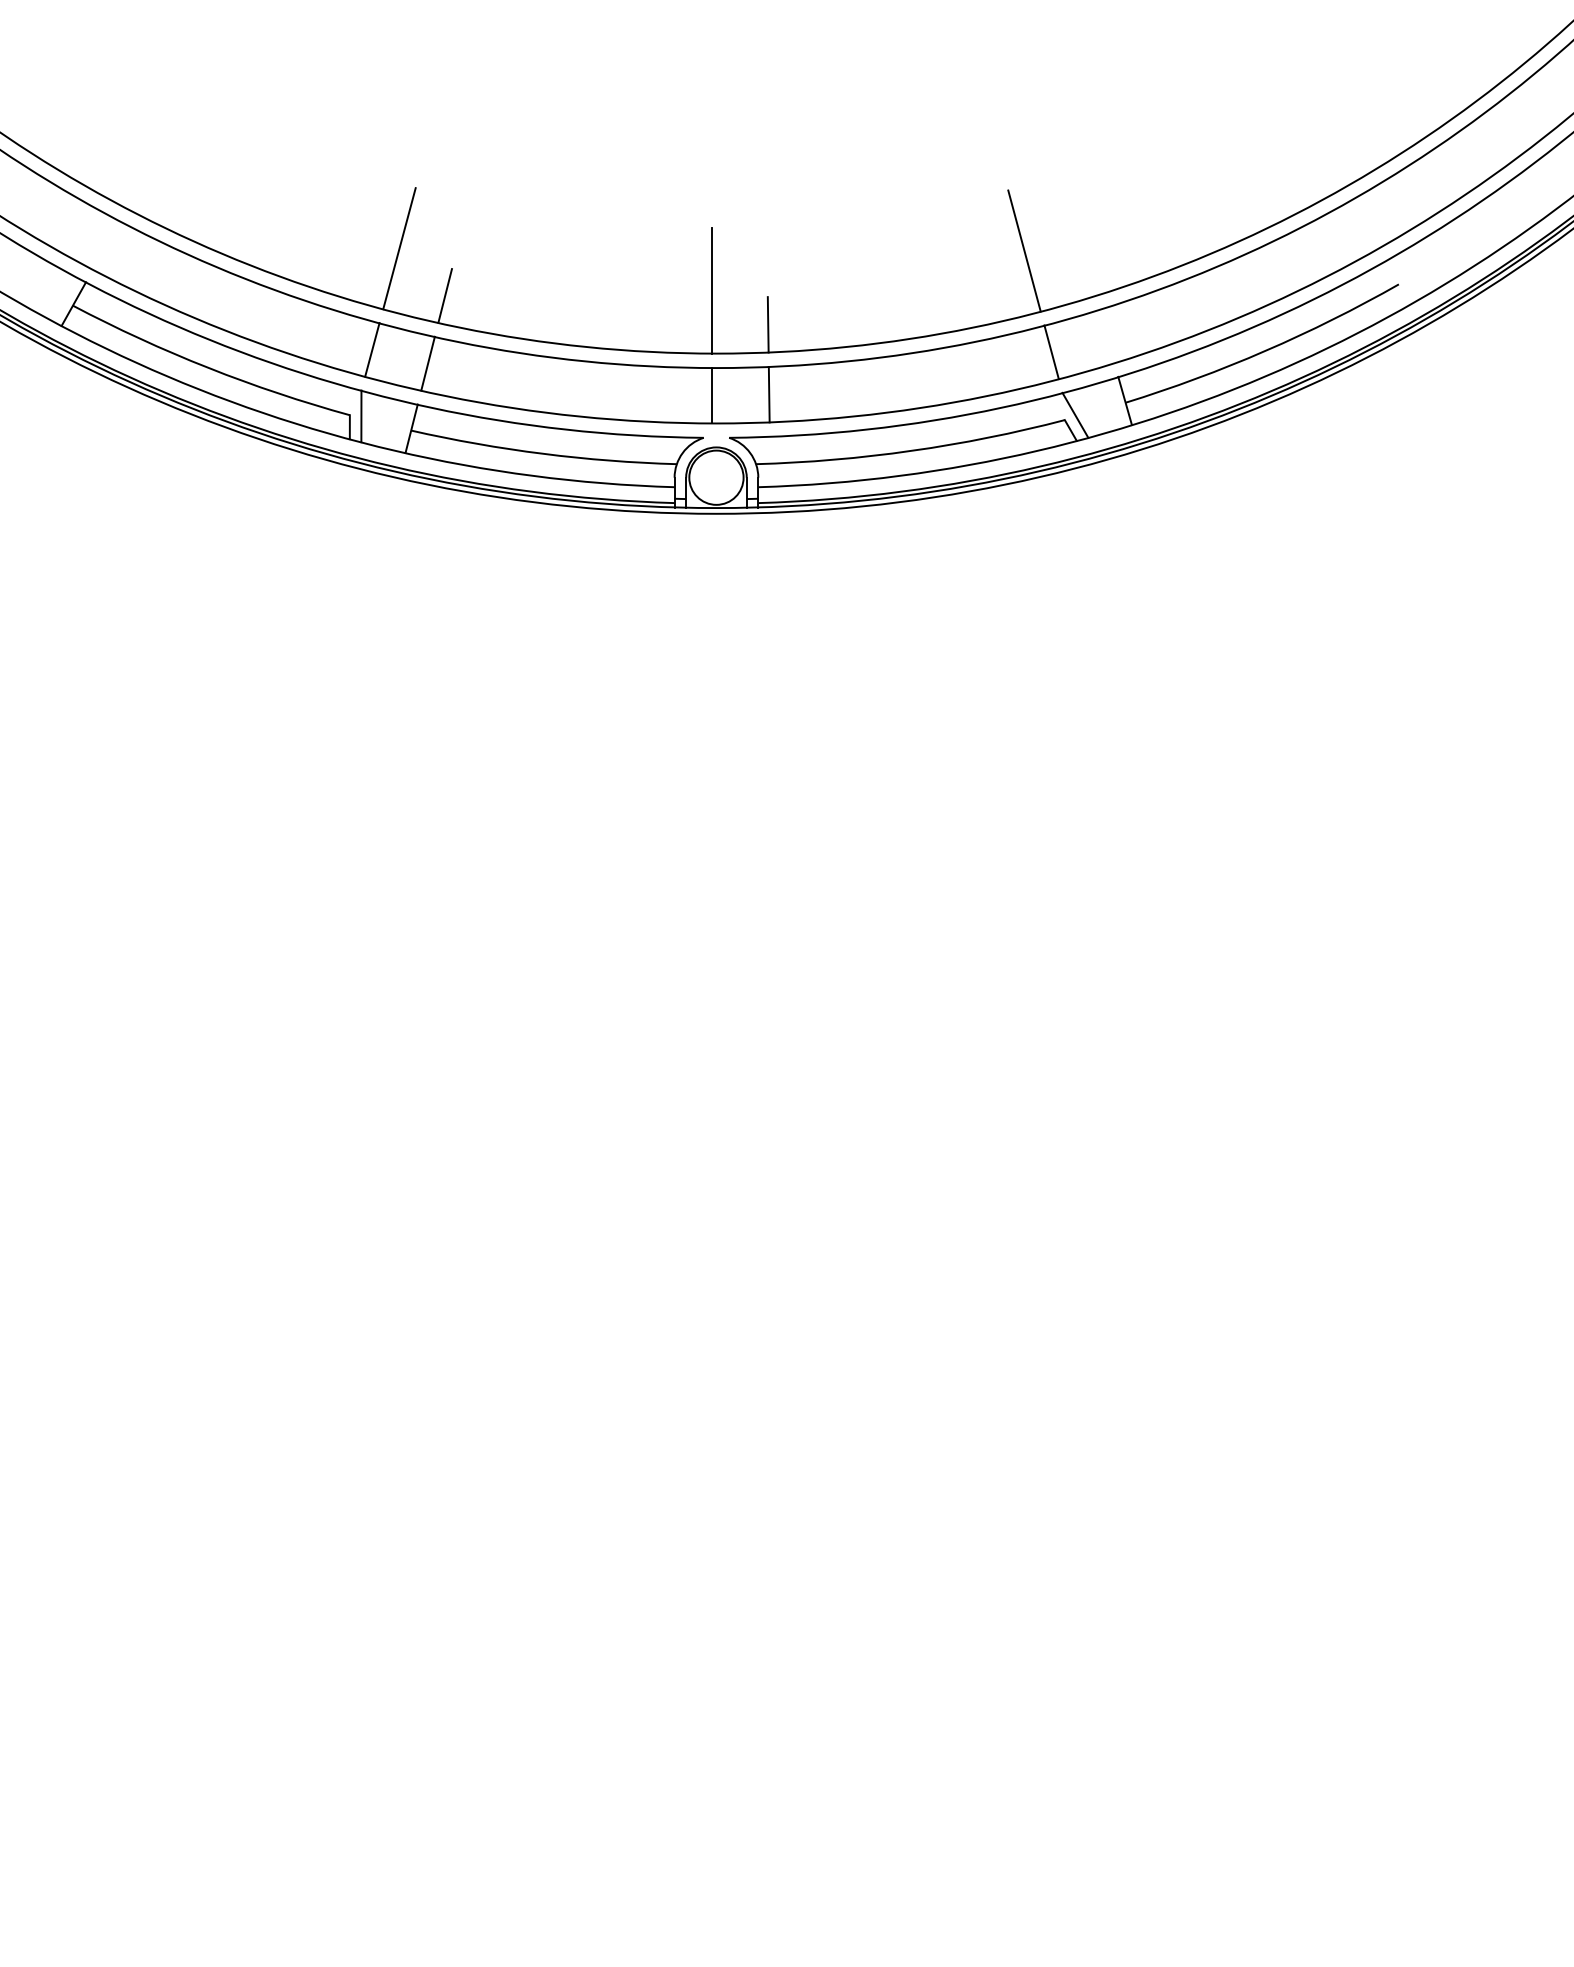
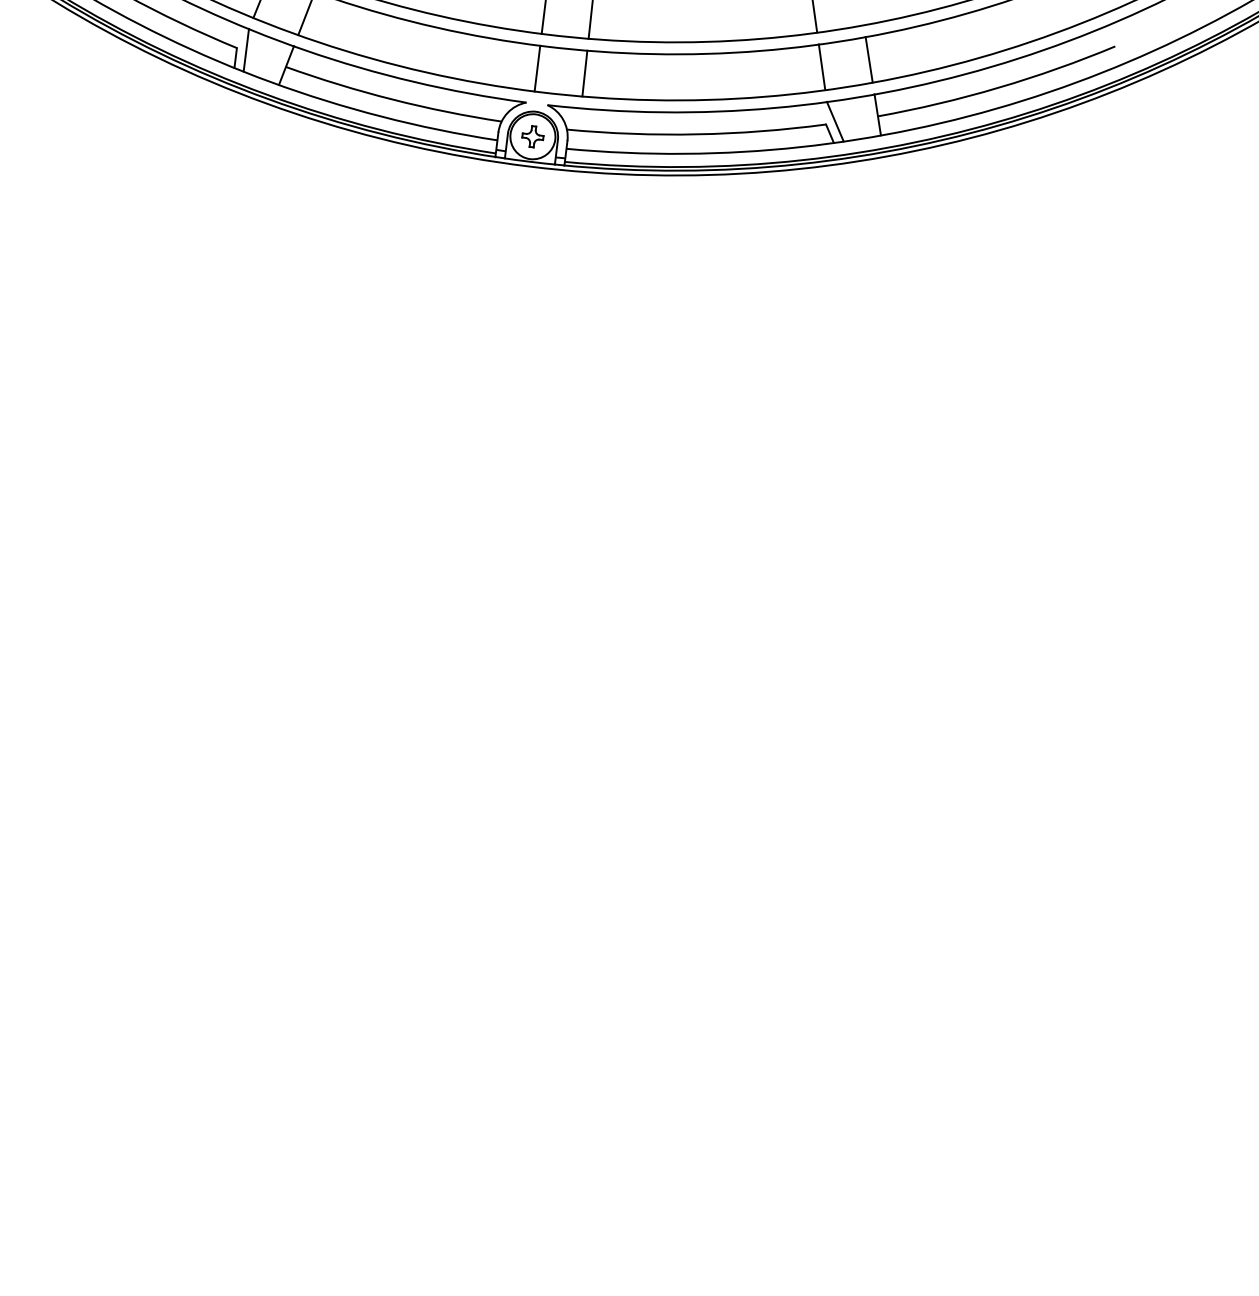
line: (1106, 336) -> (868, 59), added
part: (716, 477) -> (532, 136), added

